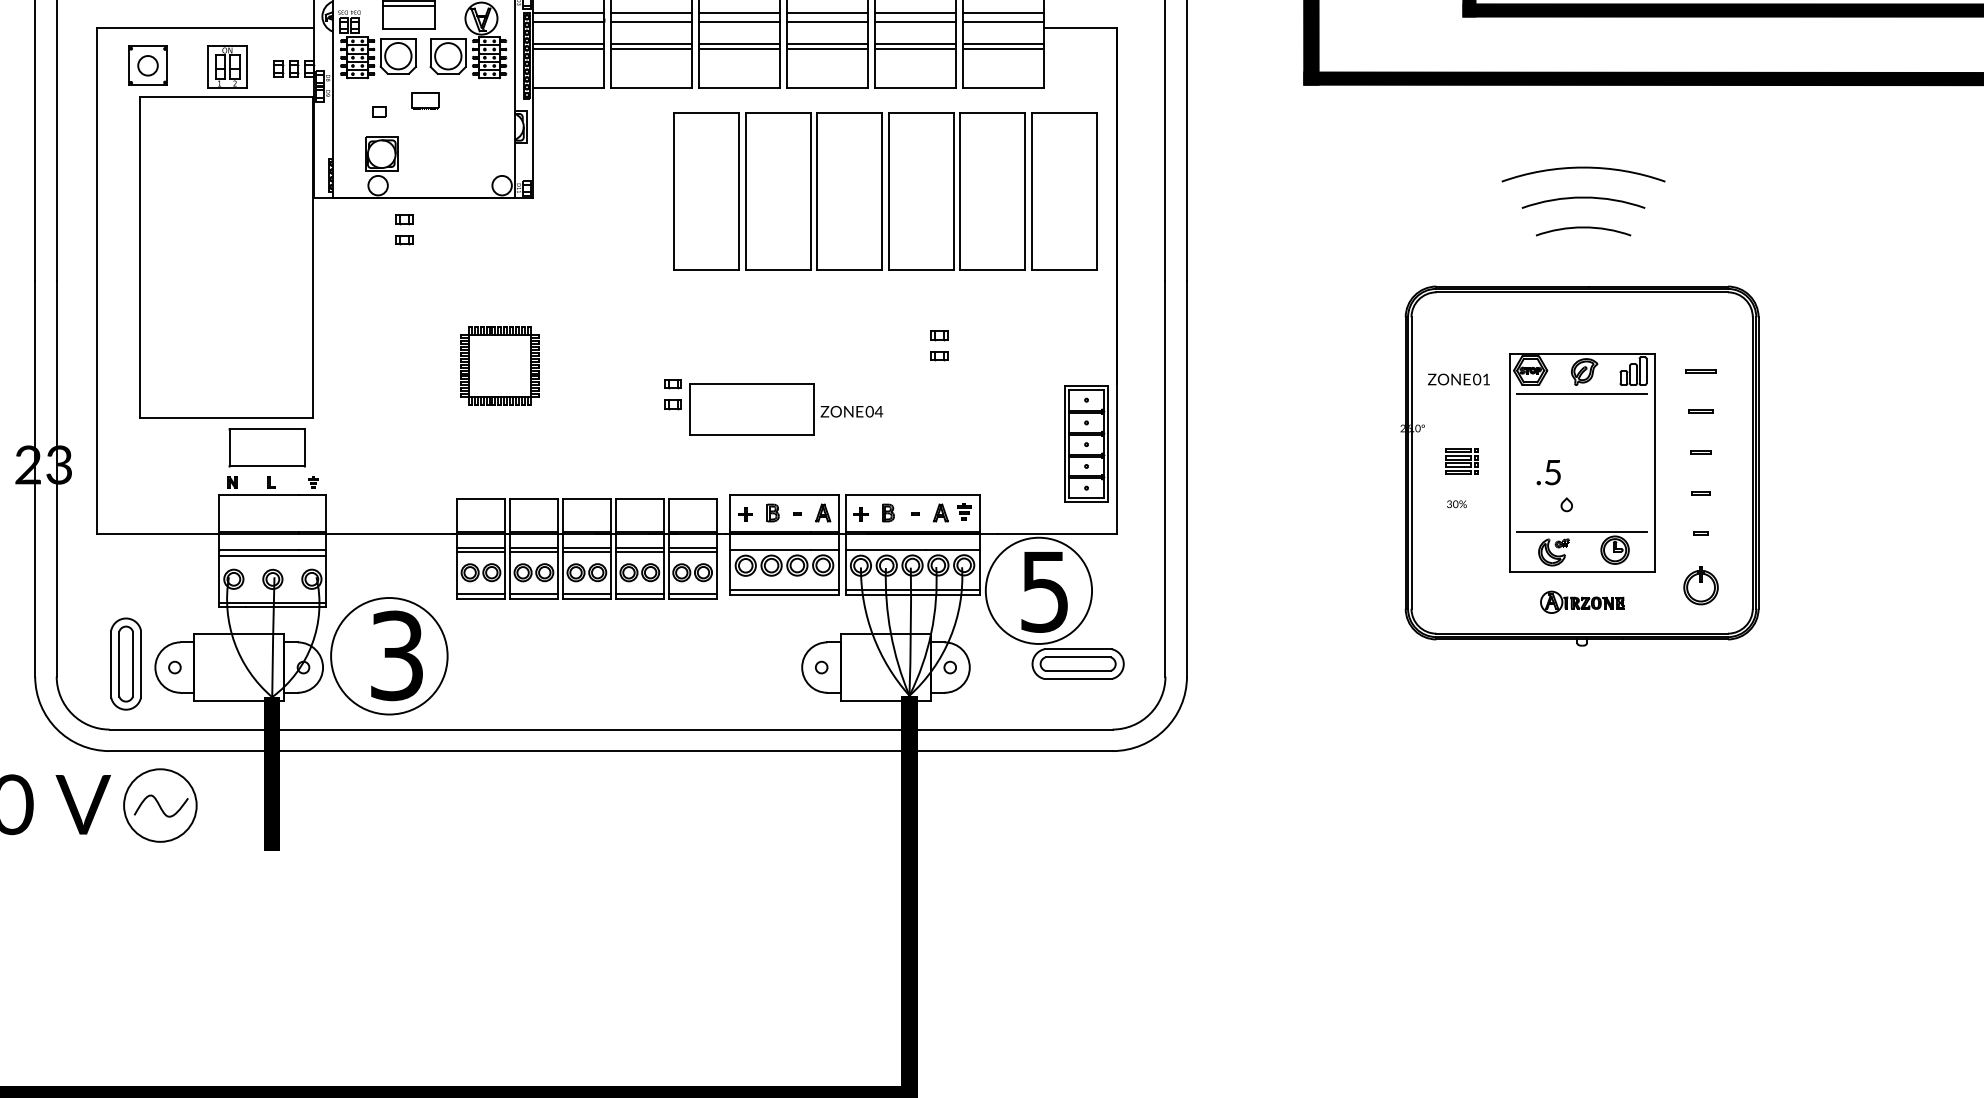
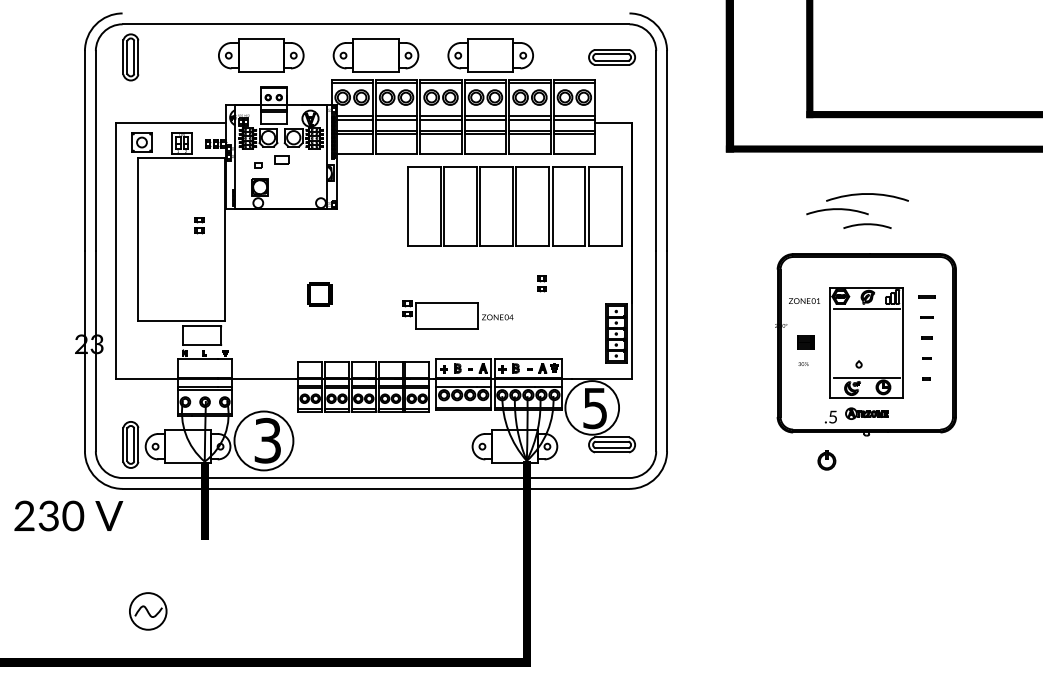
arc: (1583, 200) -> (837, 210), moved
part: (404, 229) -> (199, 225), moved
part: (499, 366) -> (319, 294), size x0.6
text: (1547, 471) -> (830, 416), moved
part: (1700, 586) -> (826, 460), moved
part: (160, 805) -> (148, 611), moved

